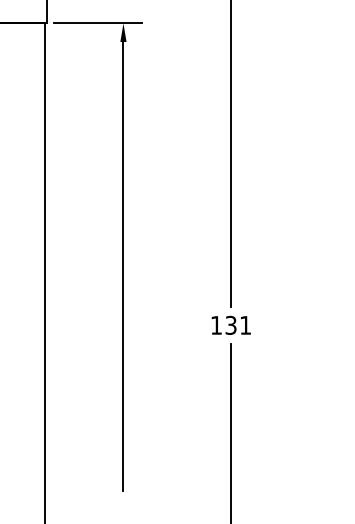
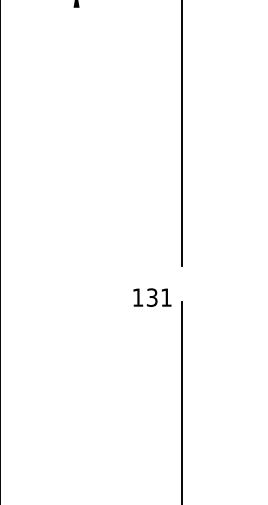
line: (123, 266) -> (76, 226), removed
text: (230, 324) -> (151, 296), moved

